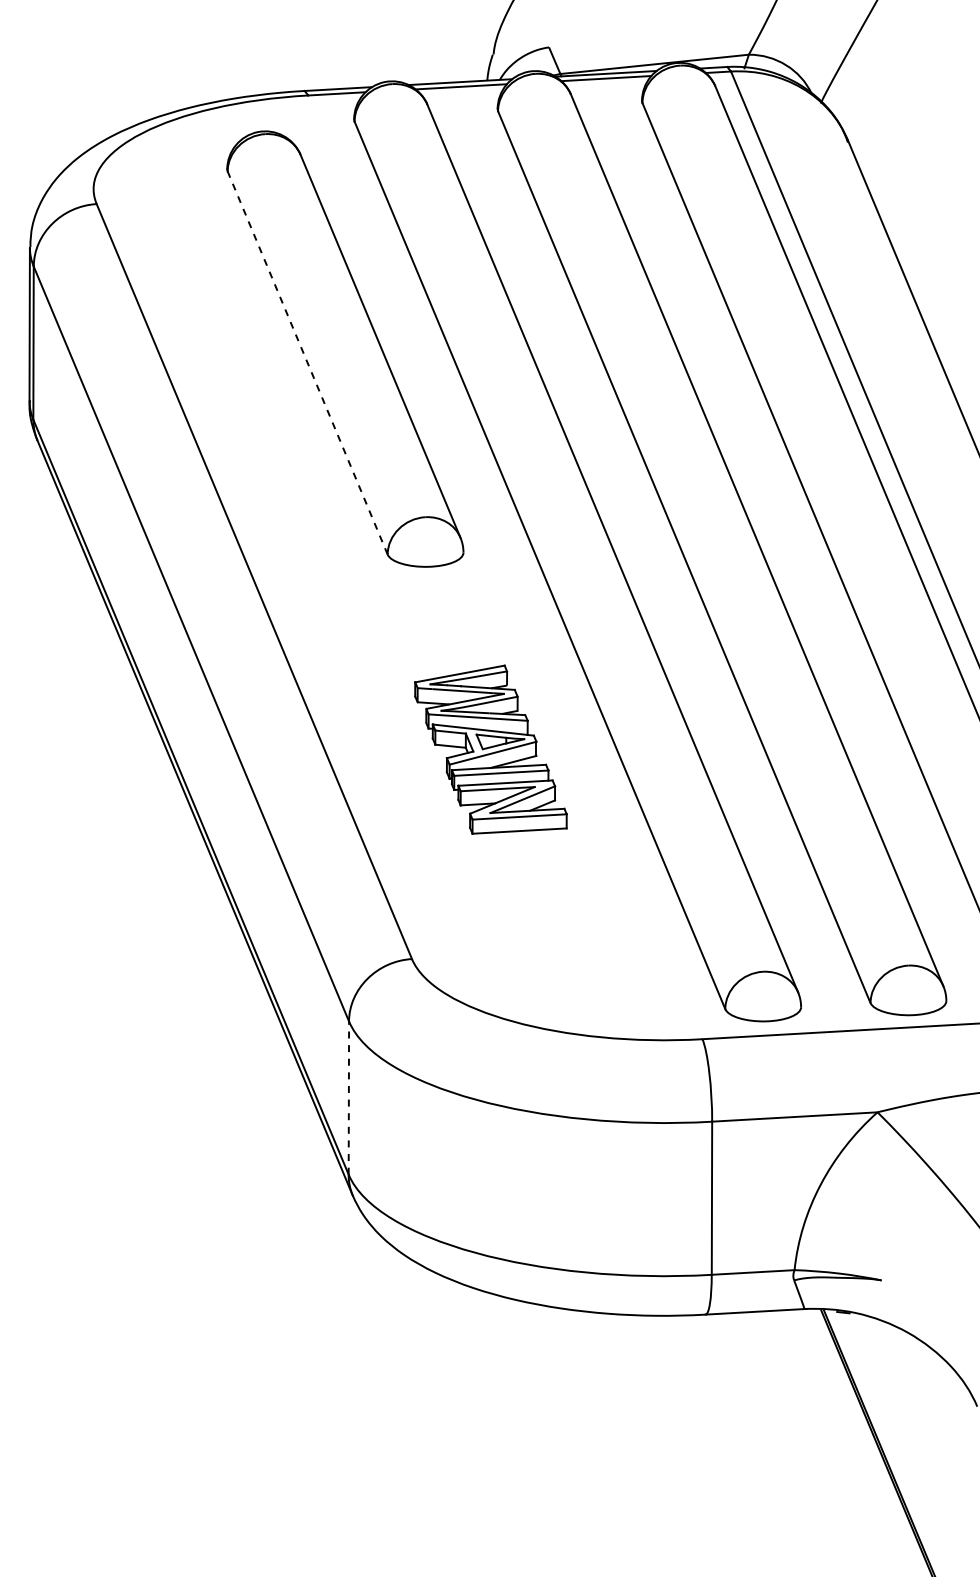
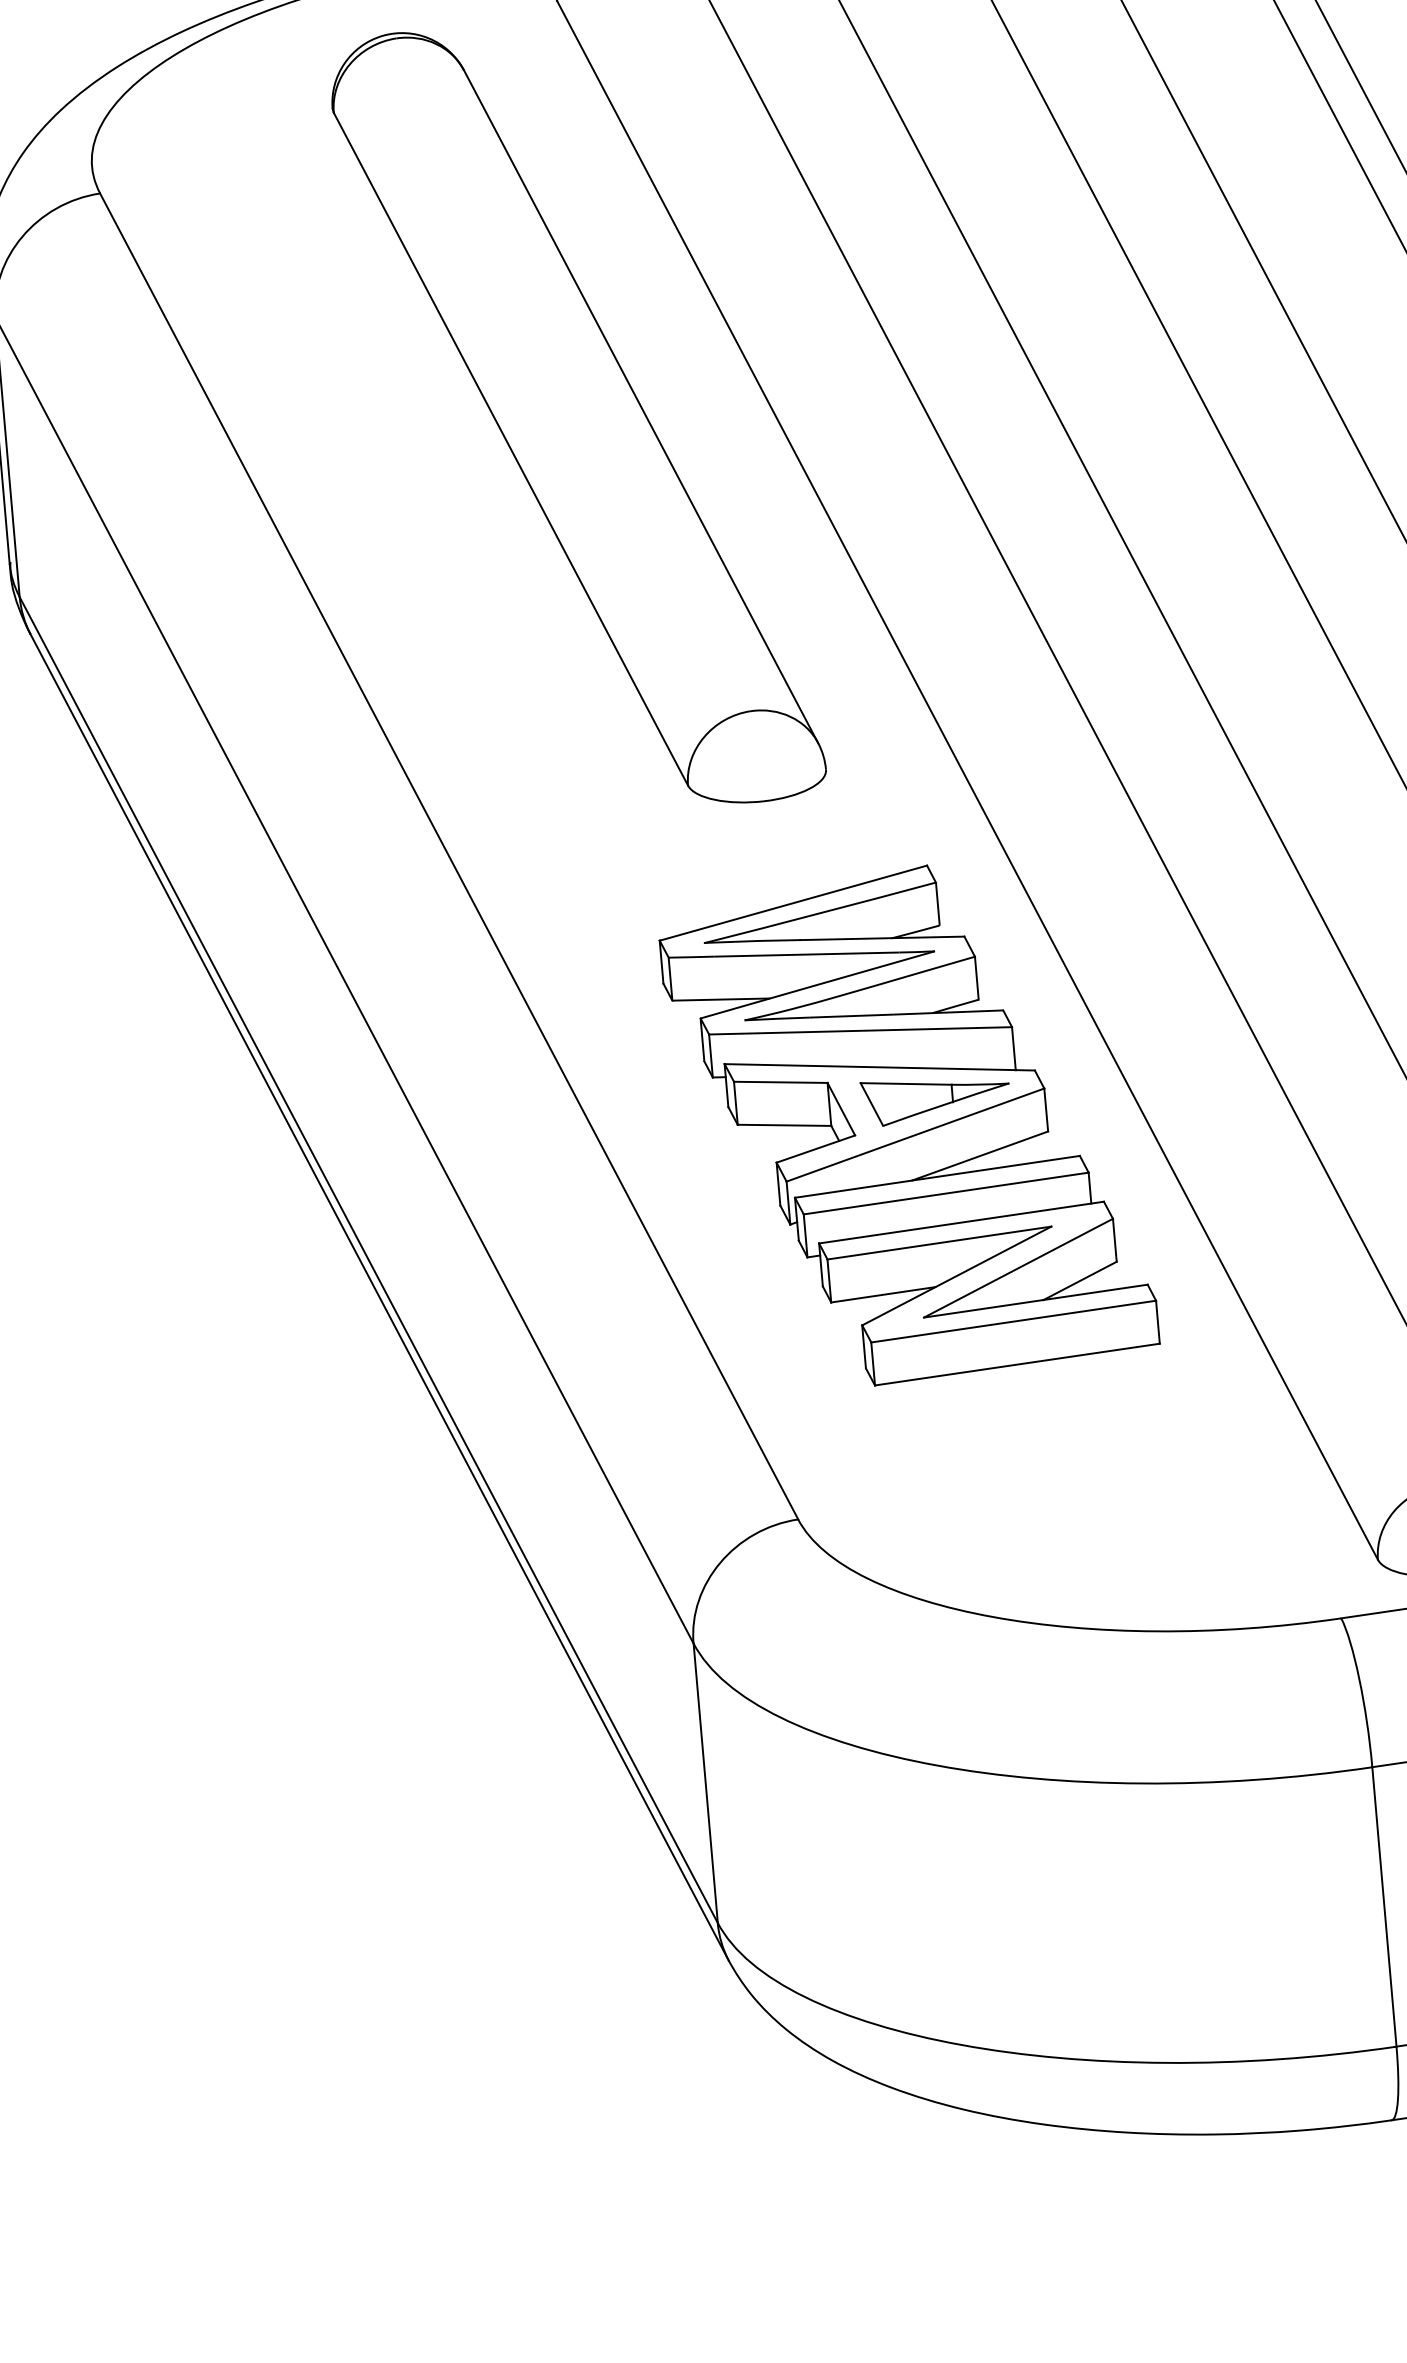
line: (307, 363) -> (510, 449), dashed -> solid
part: (490, 749) -> (907, 1124), size x1.67
line: (348, 1098) -> (705, 1784), dashed -> solid

